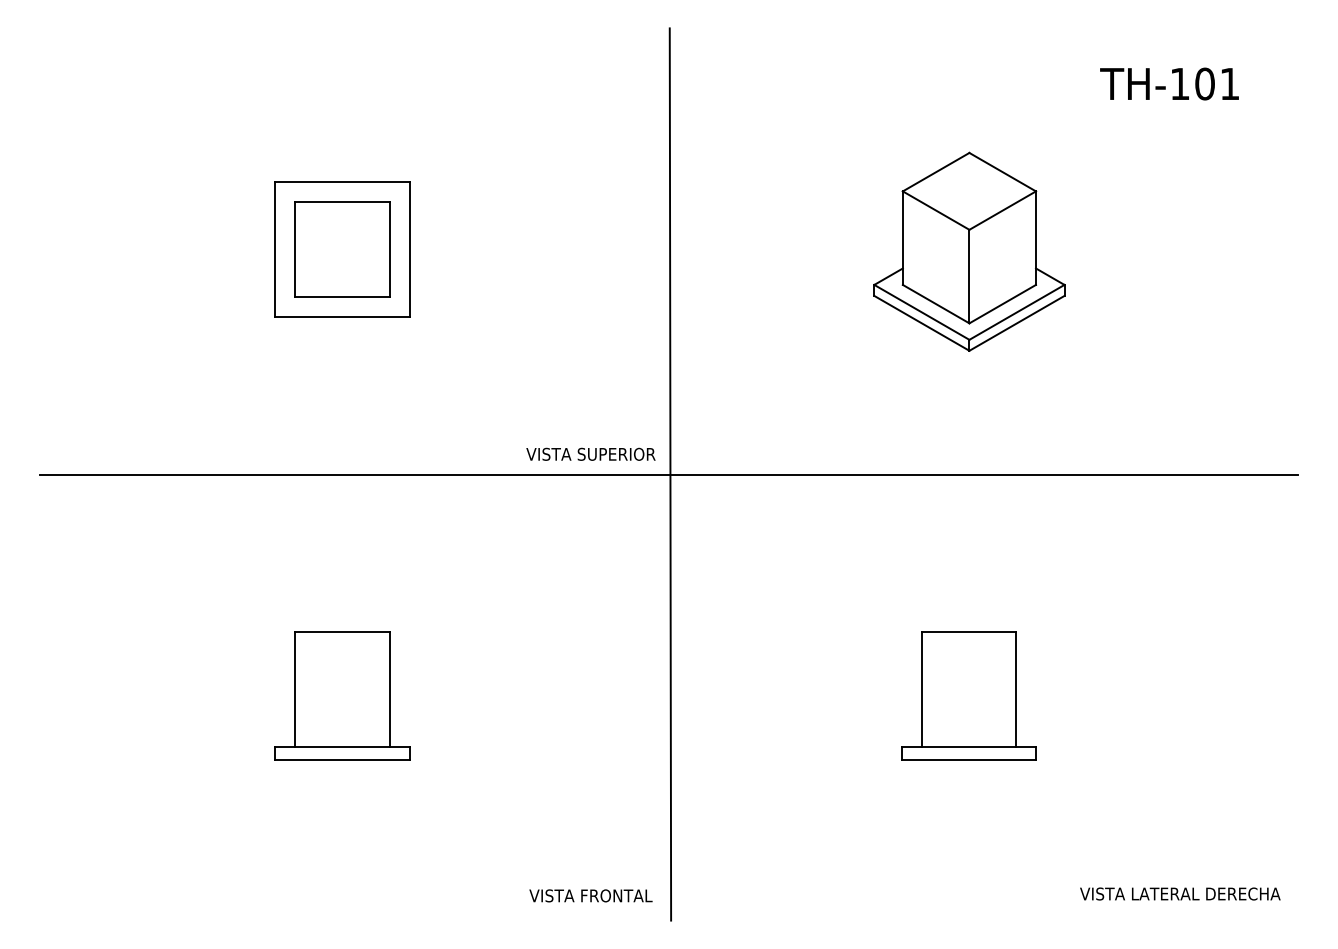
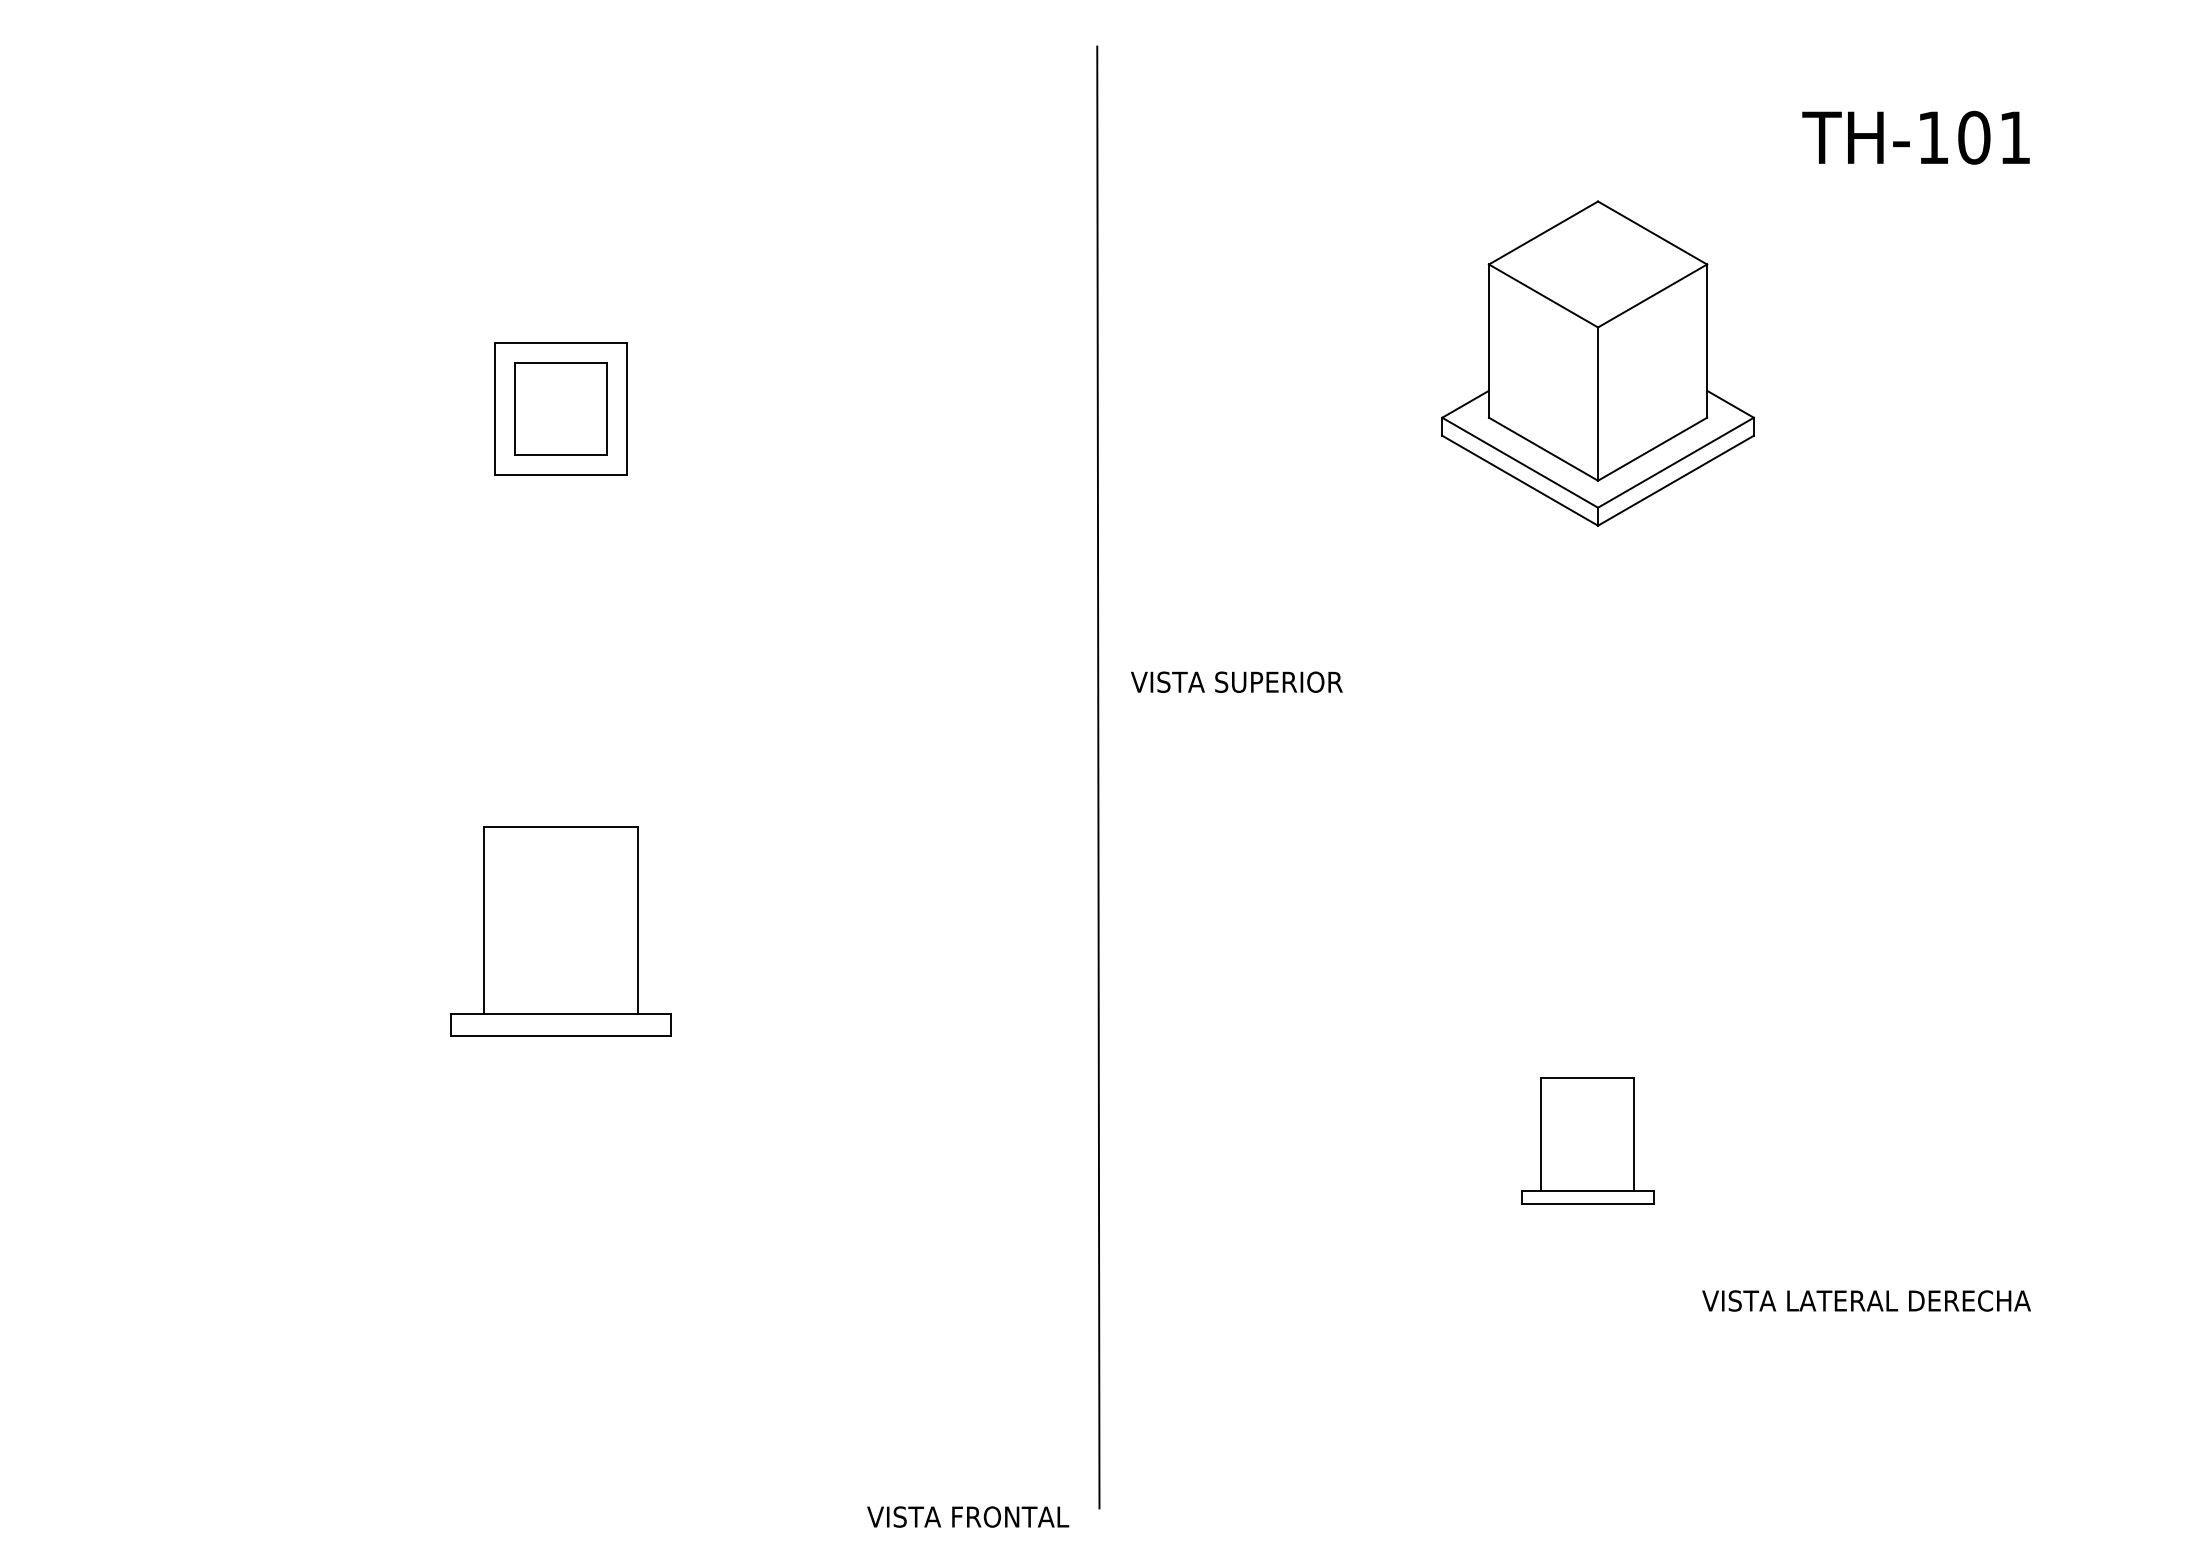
part: (342, 249) -> (561, 408), size x0.6
part: (969, 251) -> (1598, 362), moved
text: (590, 453) -> (1236, 680), moved
line: (668, 475) -> (1095, 779), removed
part: (342, 695) -> (561, 929), moved
part: (968, 695) -> (1586, 1139), size x0.6
text: (1180, 893) -> (1866, 1300), moved
text: (590, 895) -> (967, 1516), moved

